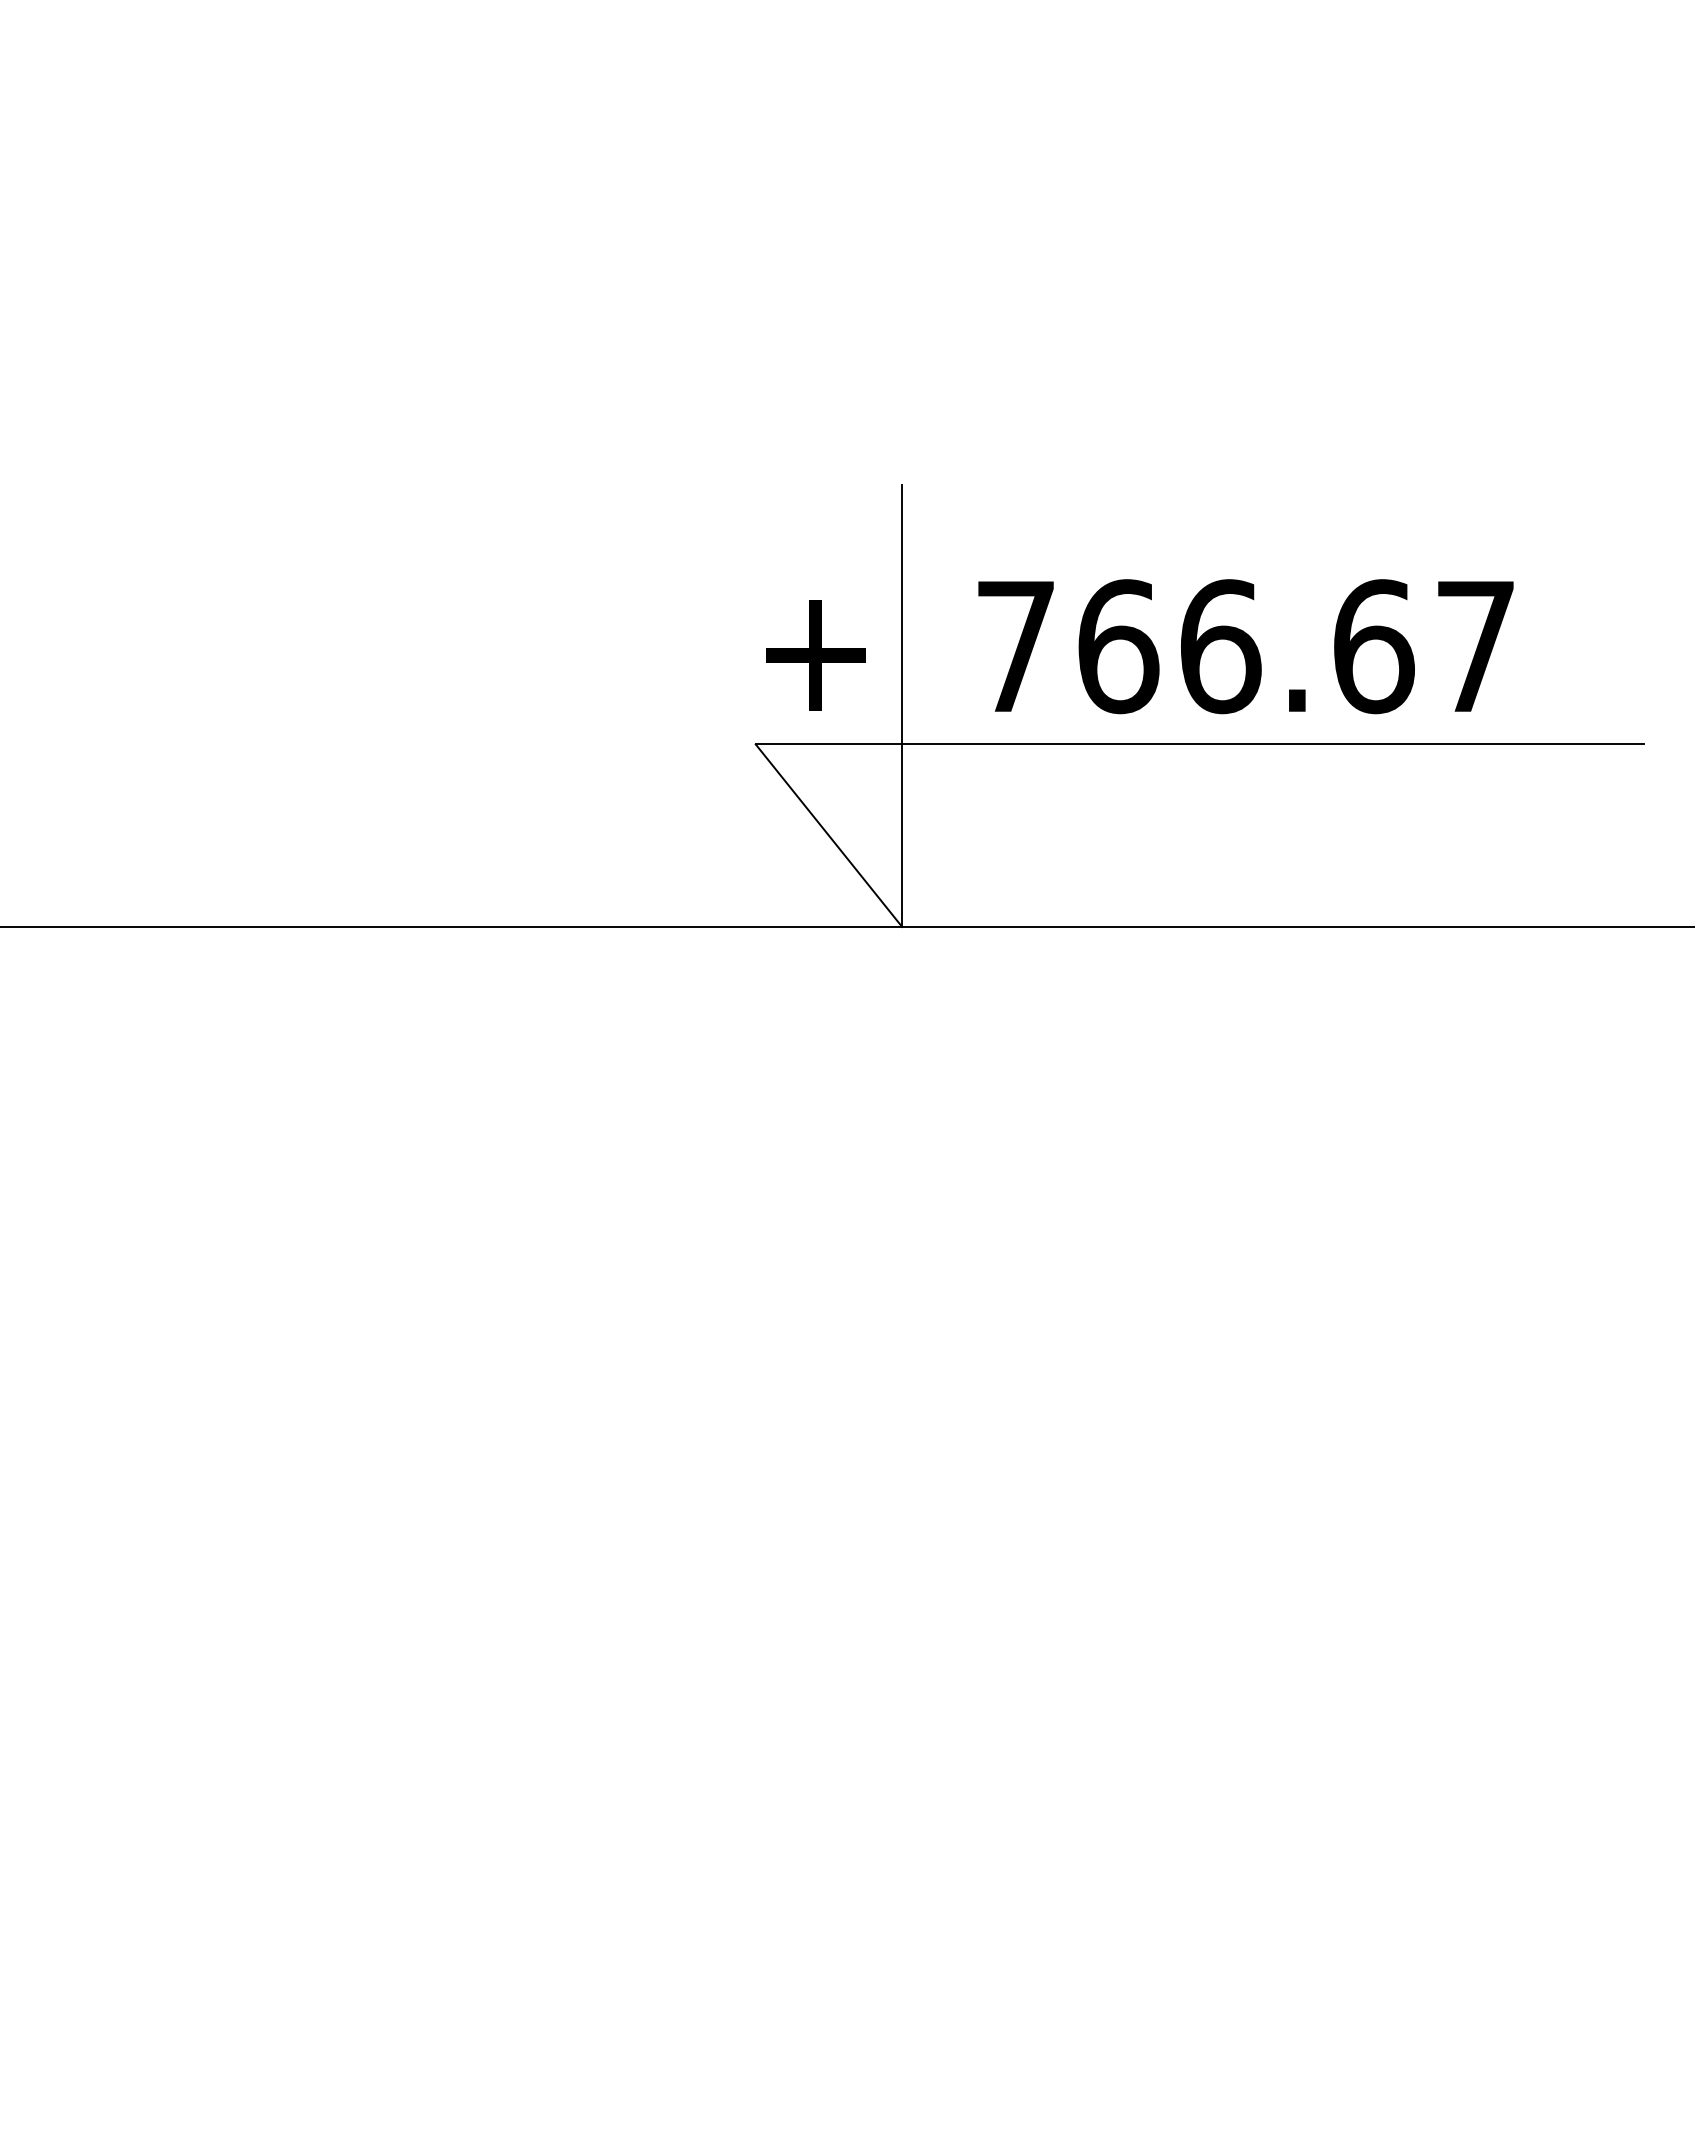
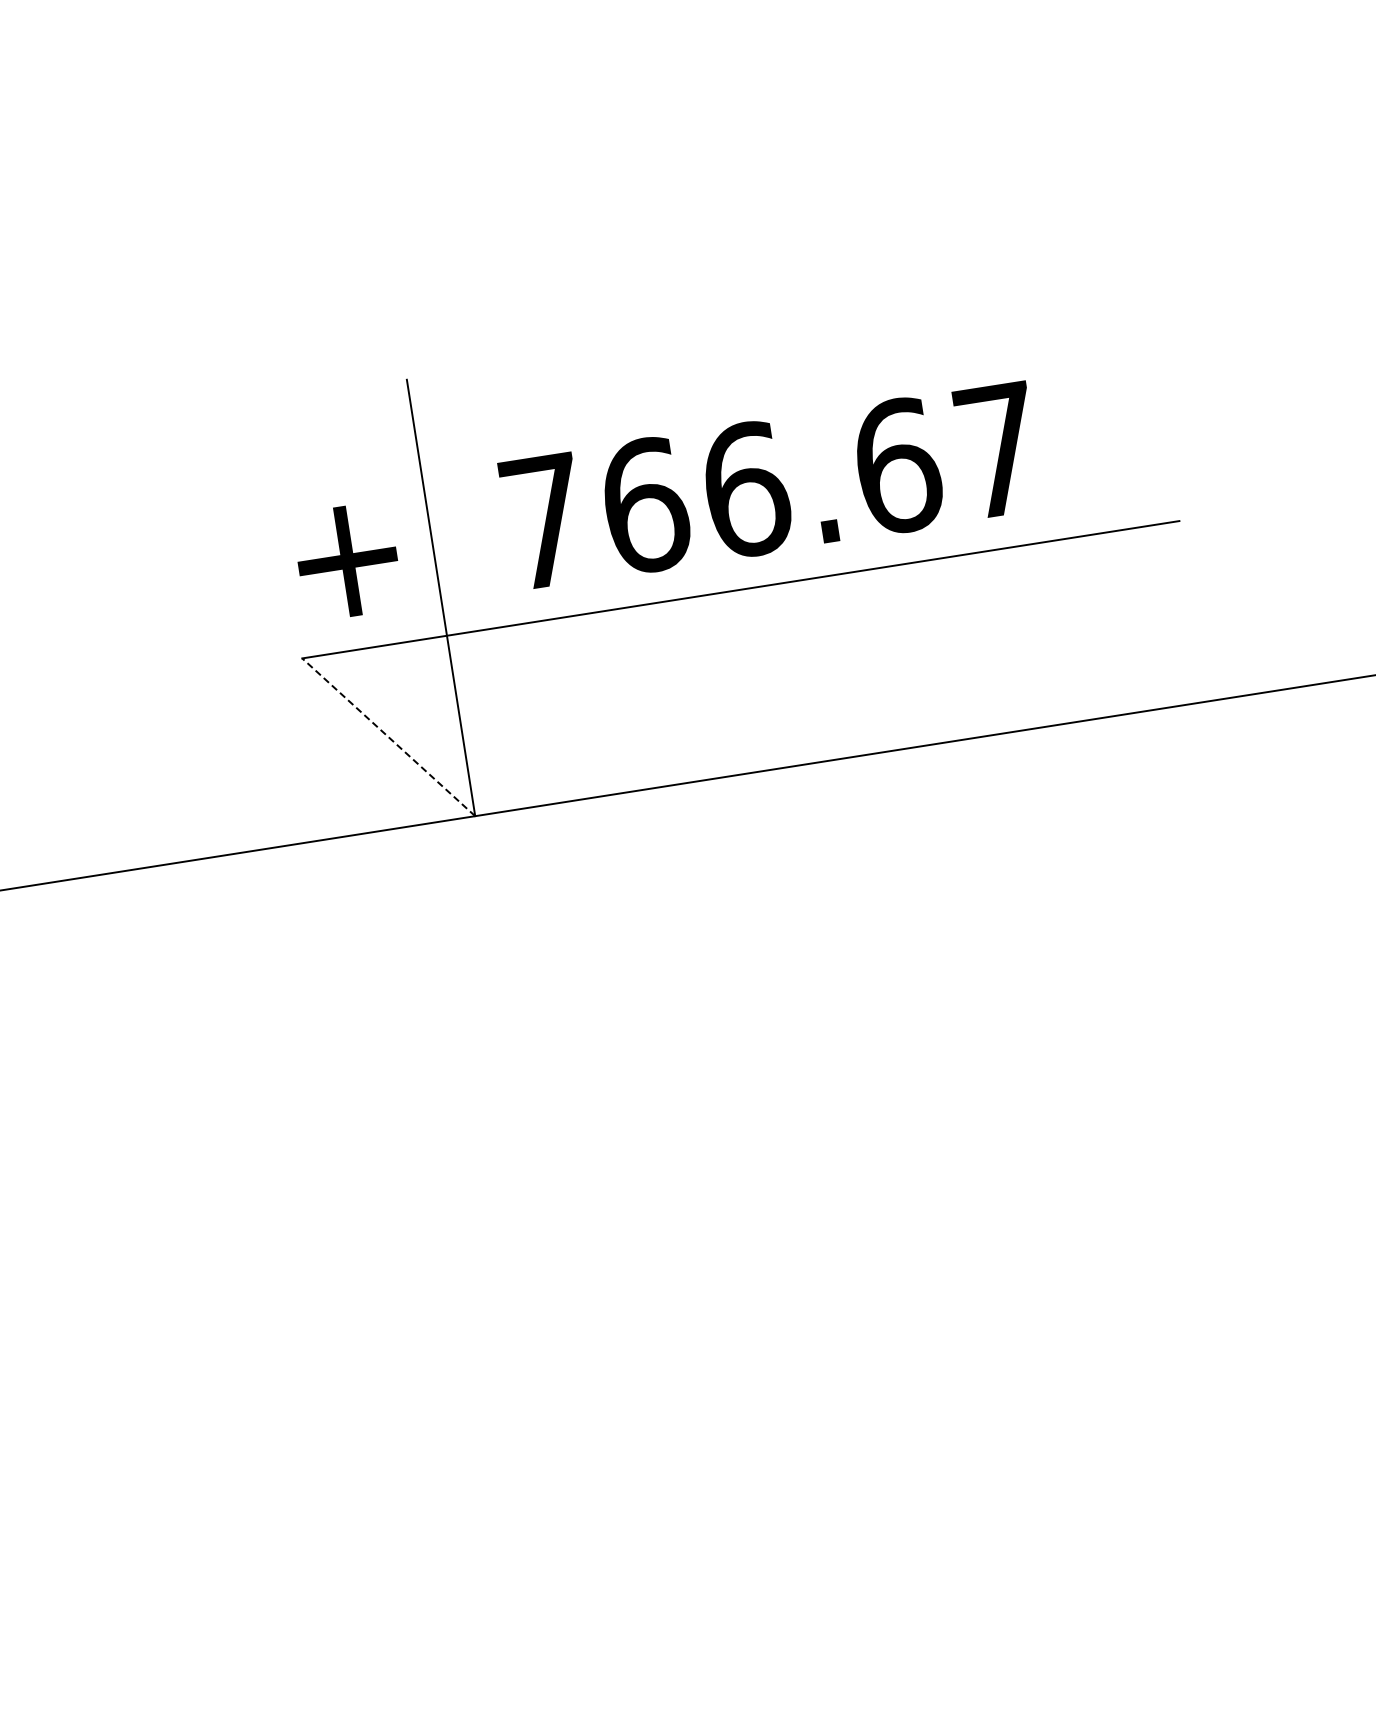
line: (828, 835) -> (388, 737), solid -> dashed

